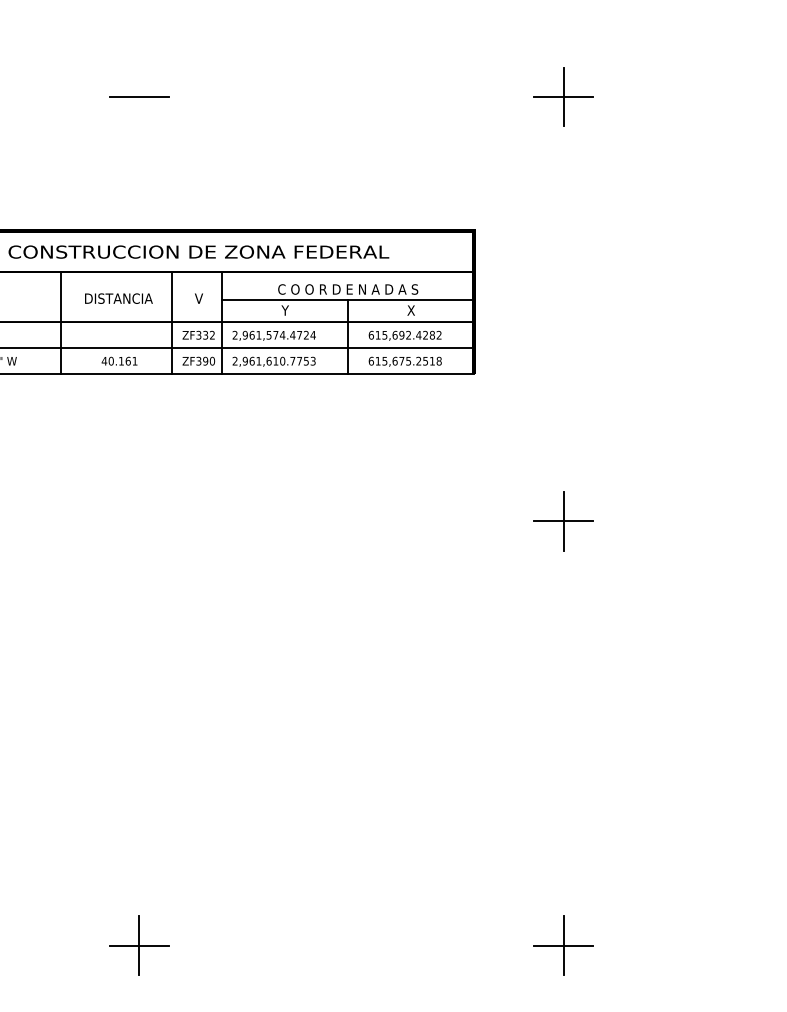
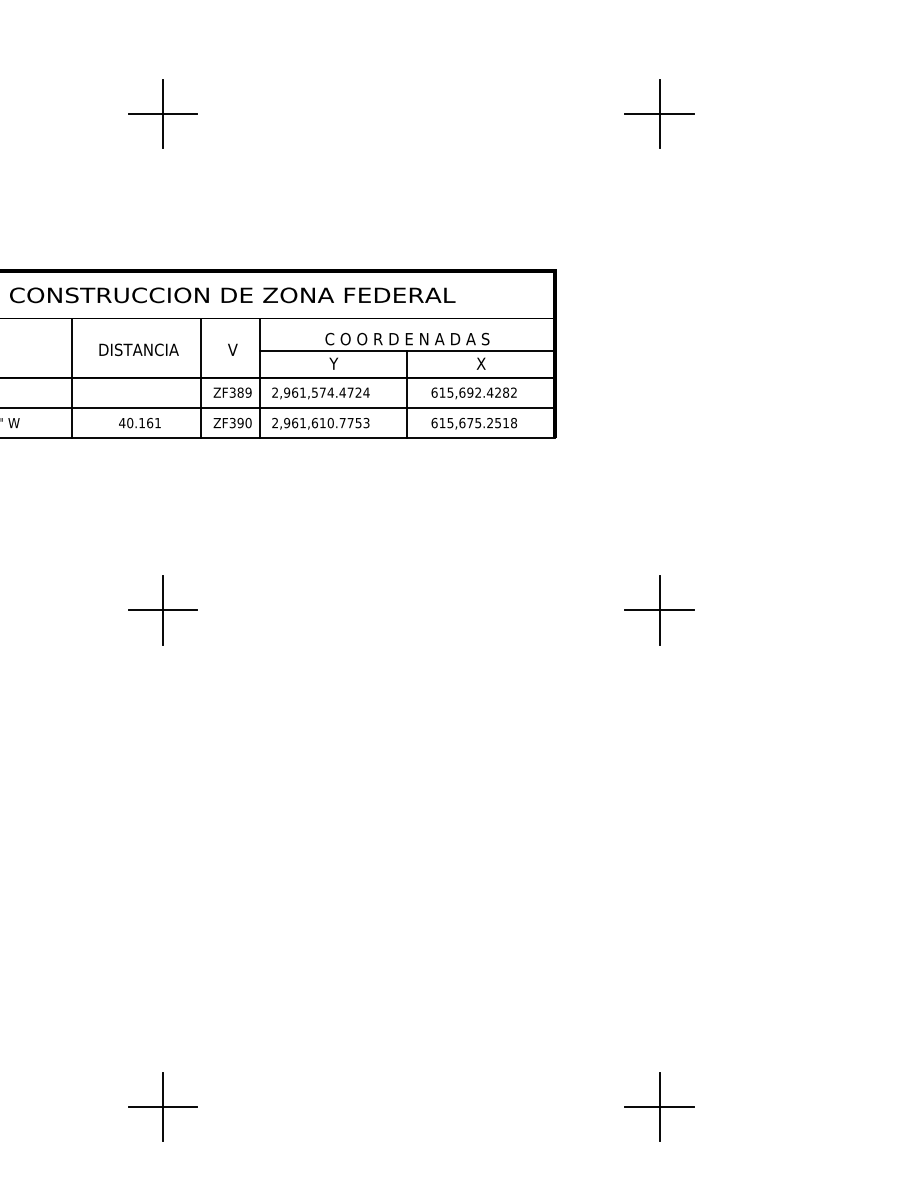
line: (139, 96) -> (163, 113), added
text: (208, 335) -> (244, 392), ZF332 -> ZF389
part: (138, 521) -> (162, 610), added

